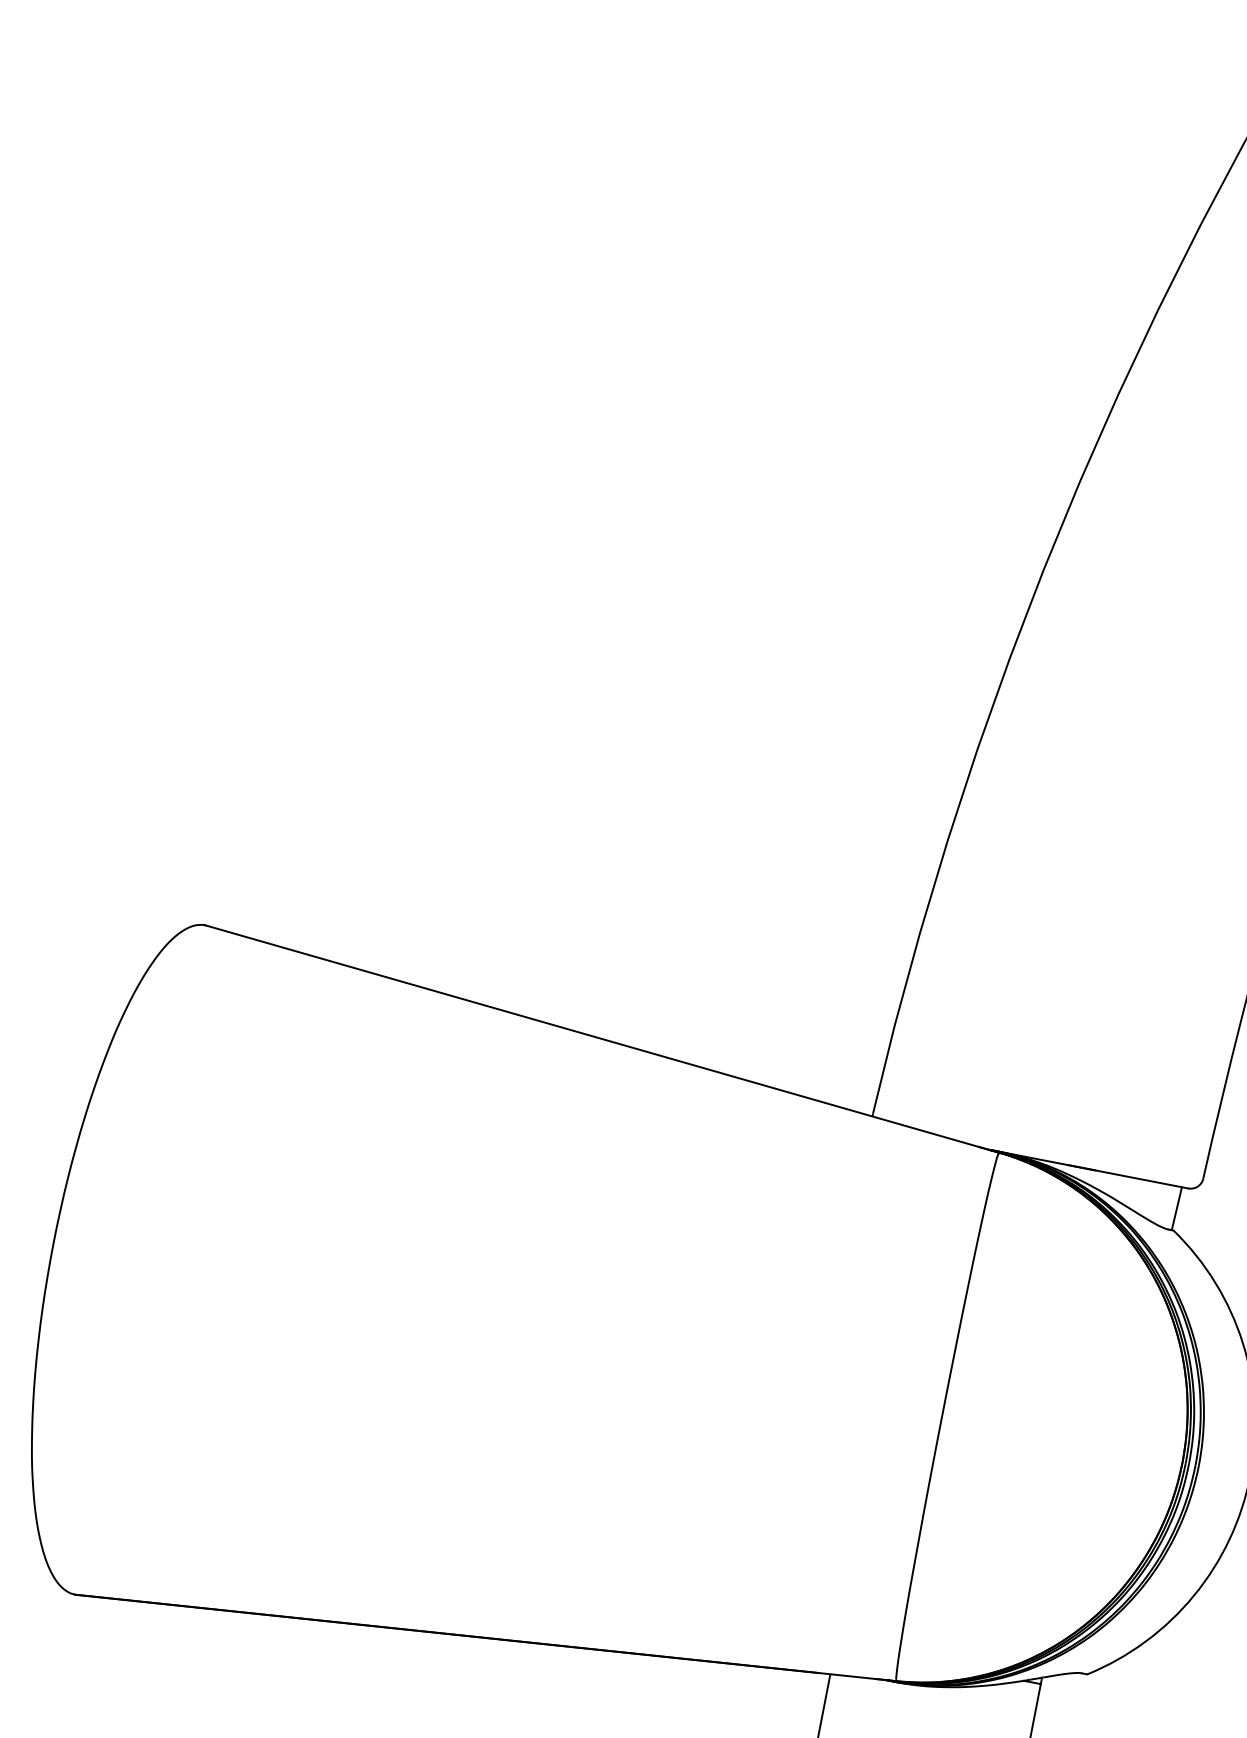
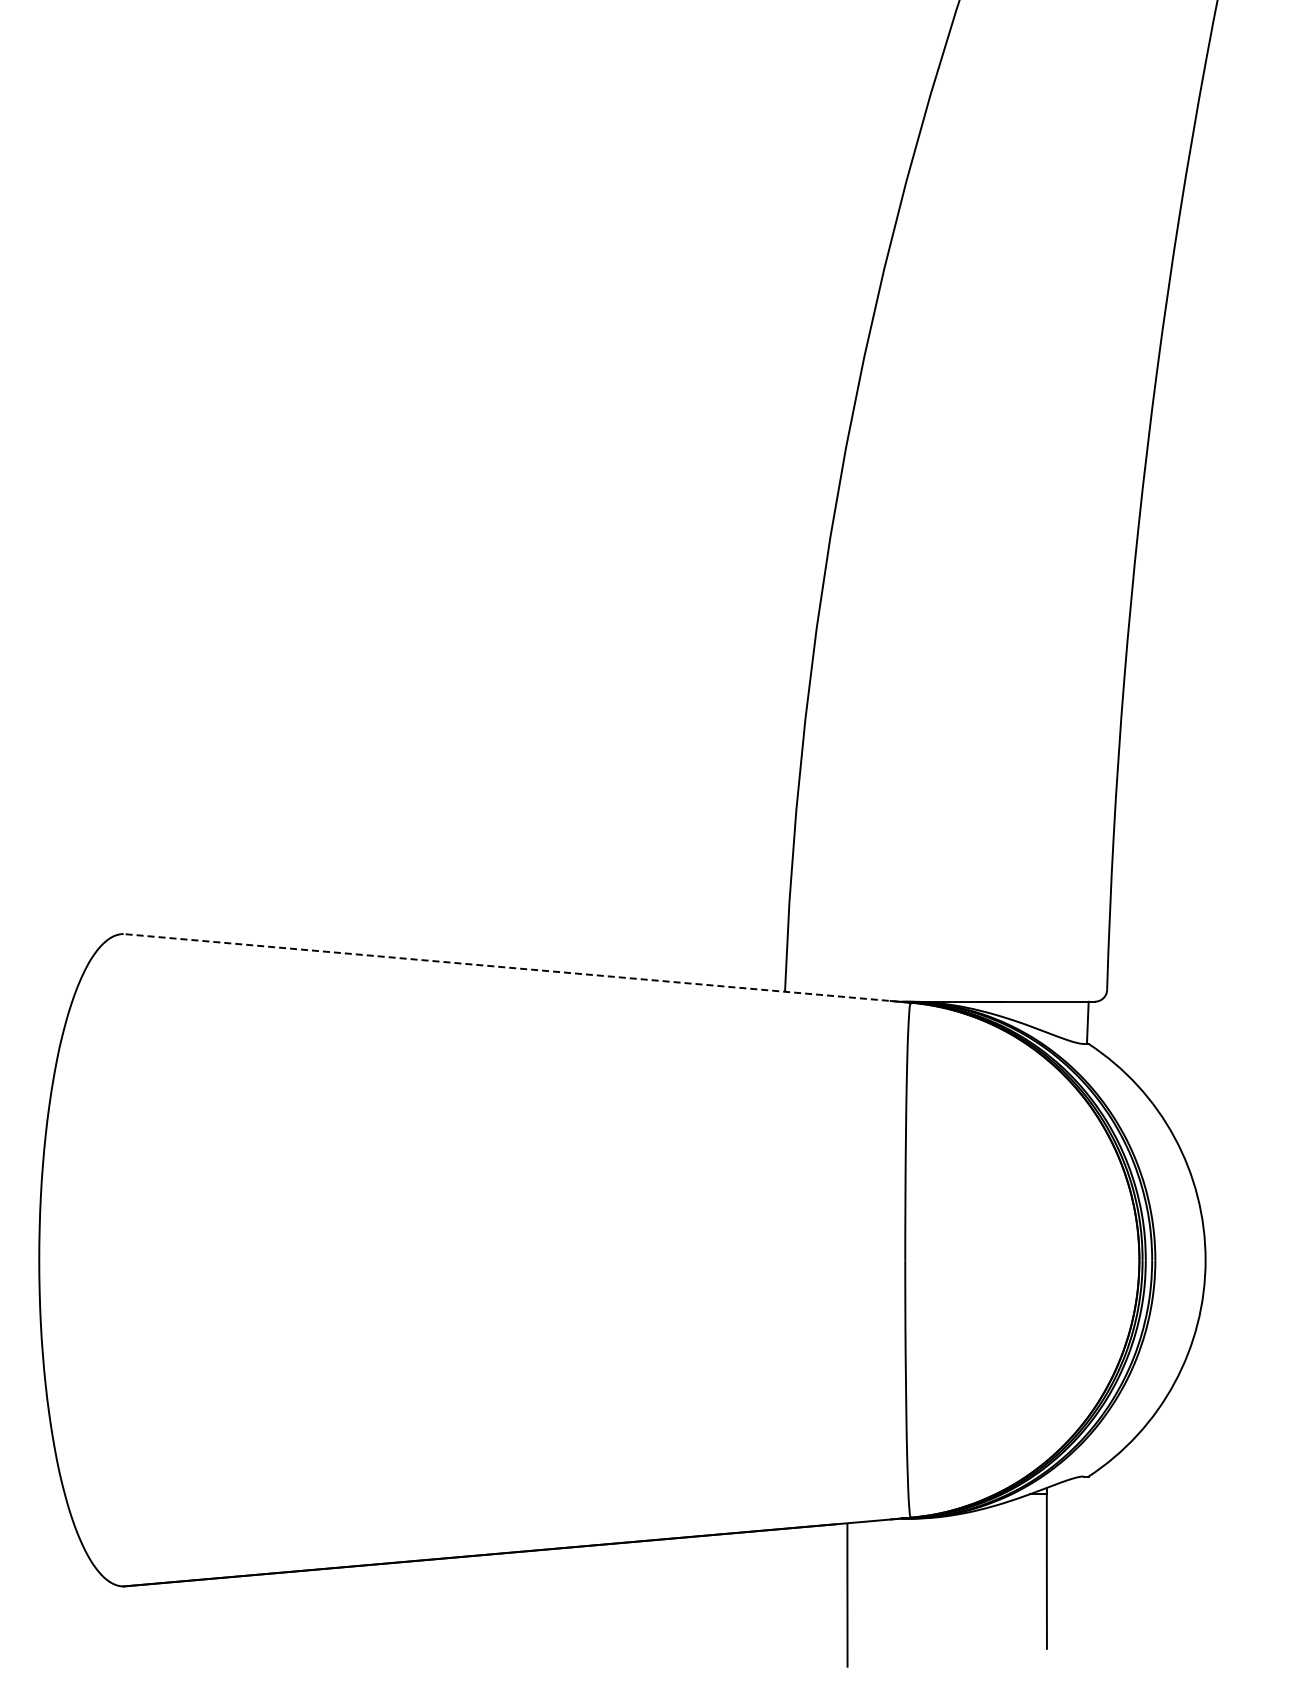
line: (601, 1038) -> (516, 968), solid -> dashed

